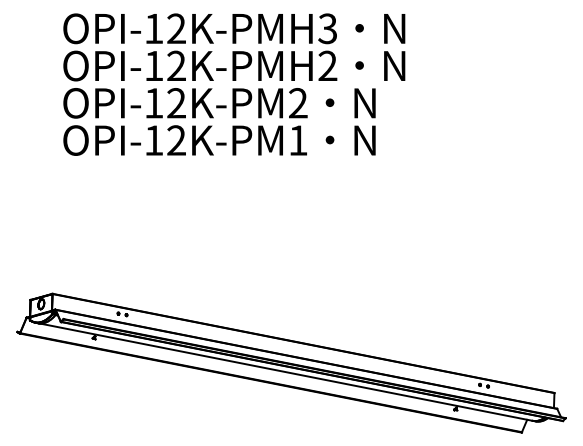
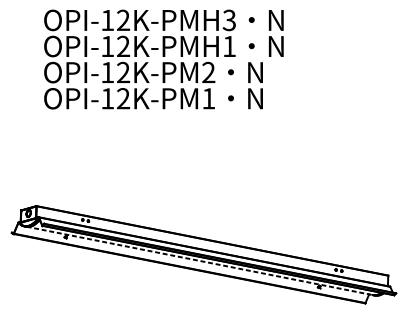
text: (327, 65) -> (229, 46), OPI-12K-PMH2 -> OPI-12K-PMH1
line: (285, 372) -> (199, 261), solid -> dashed

